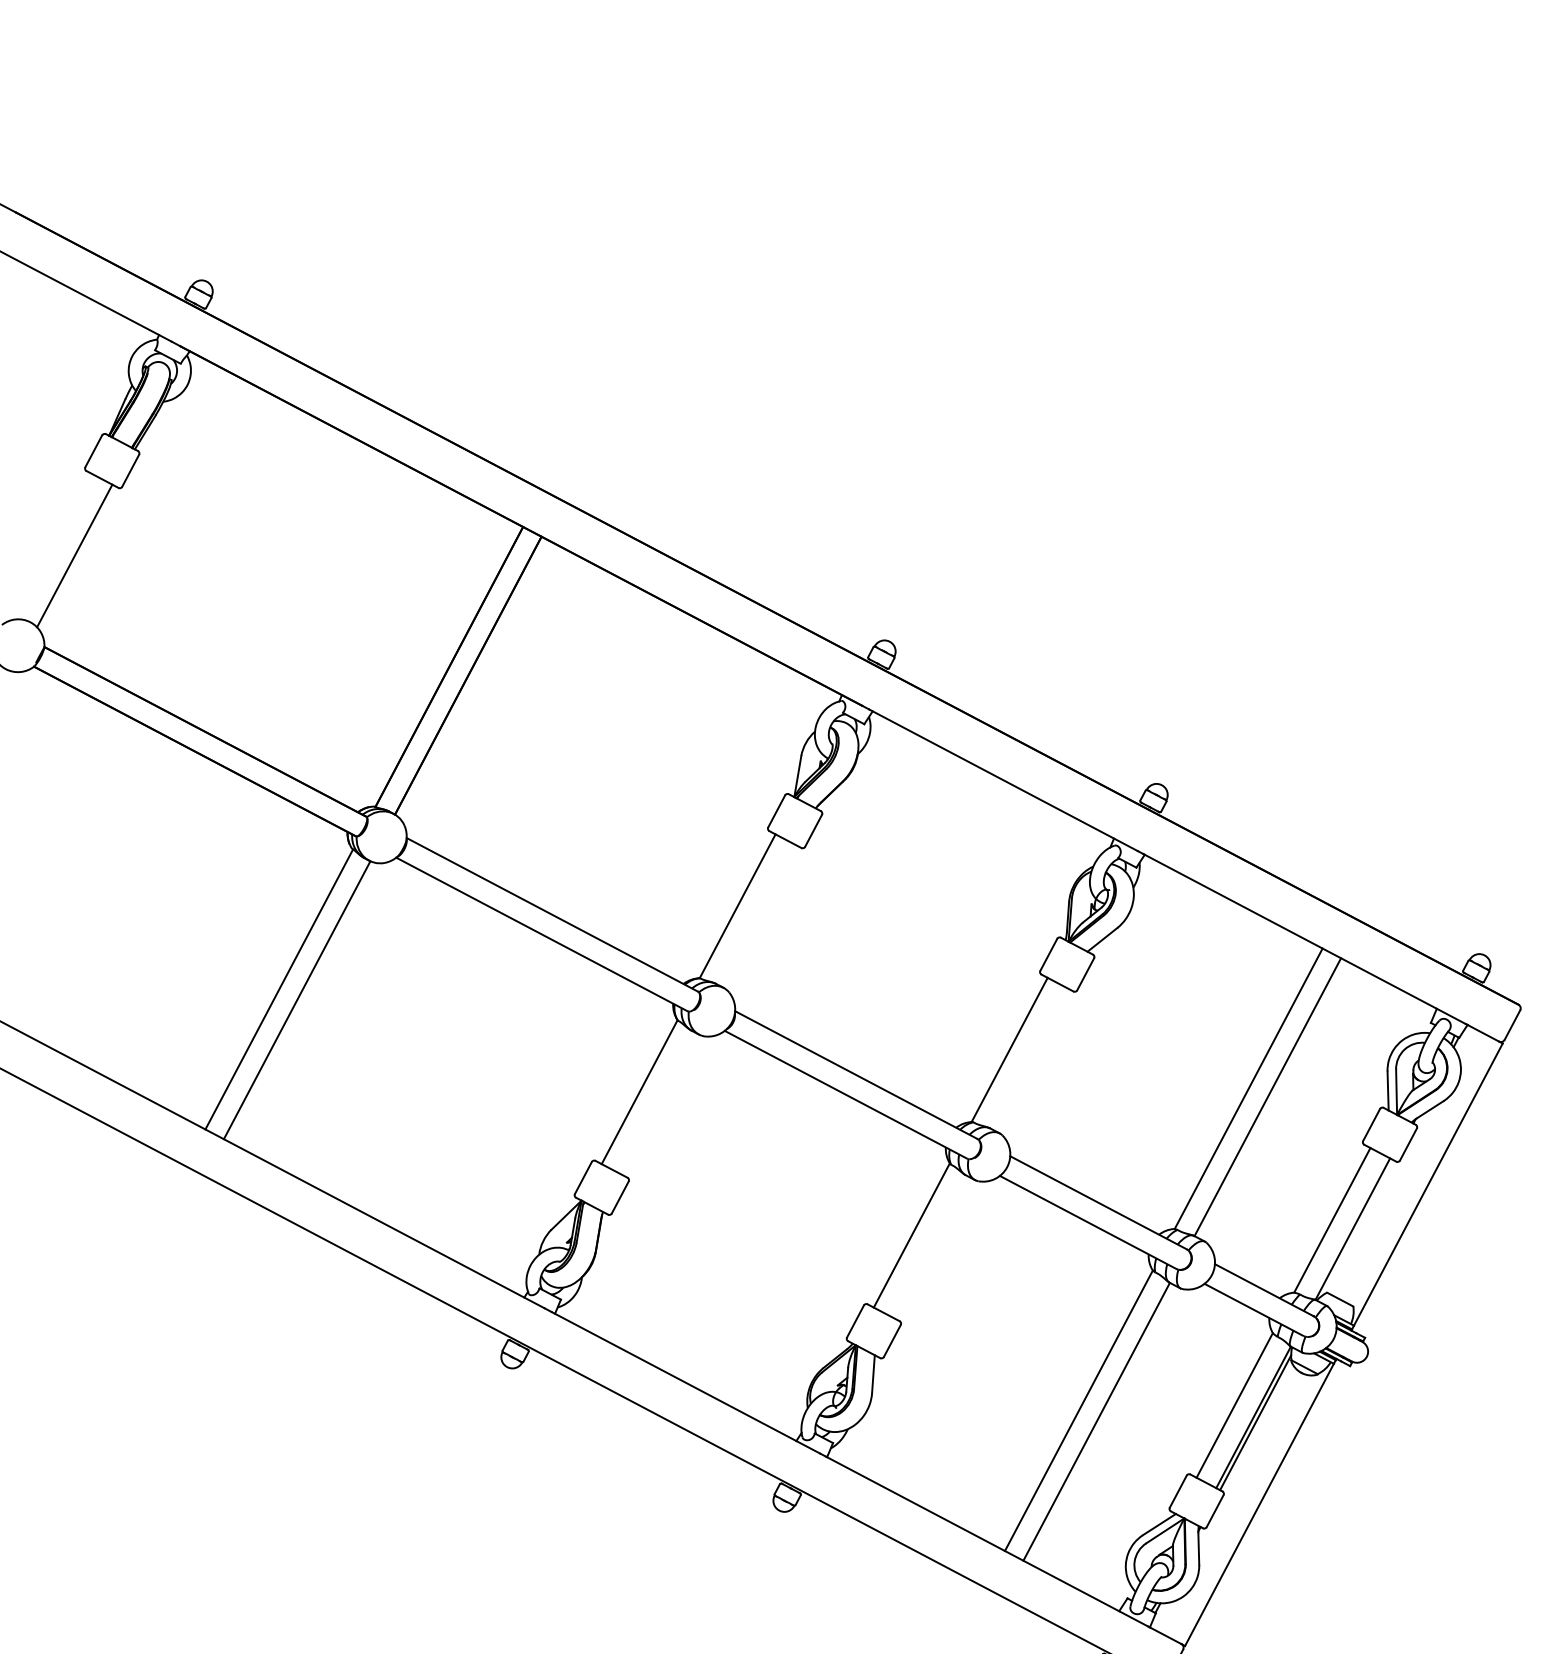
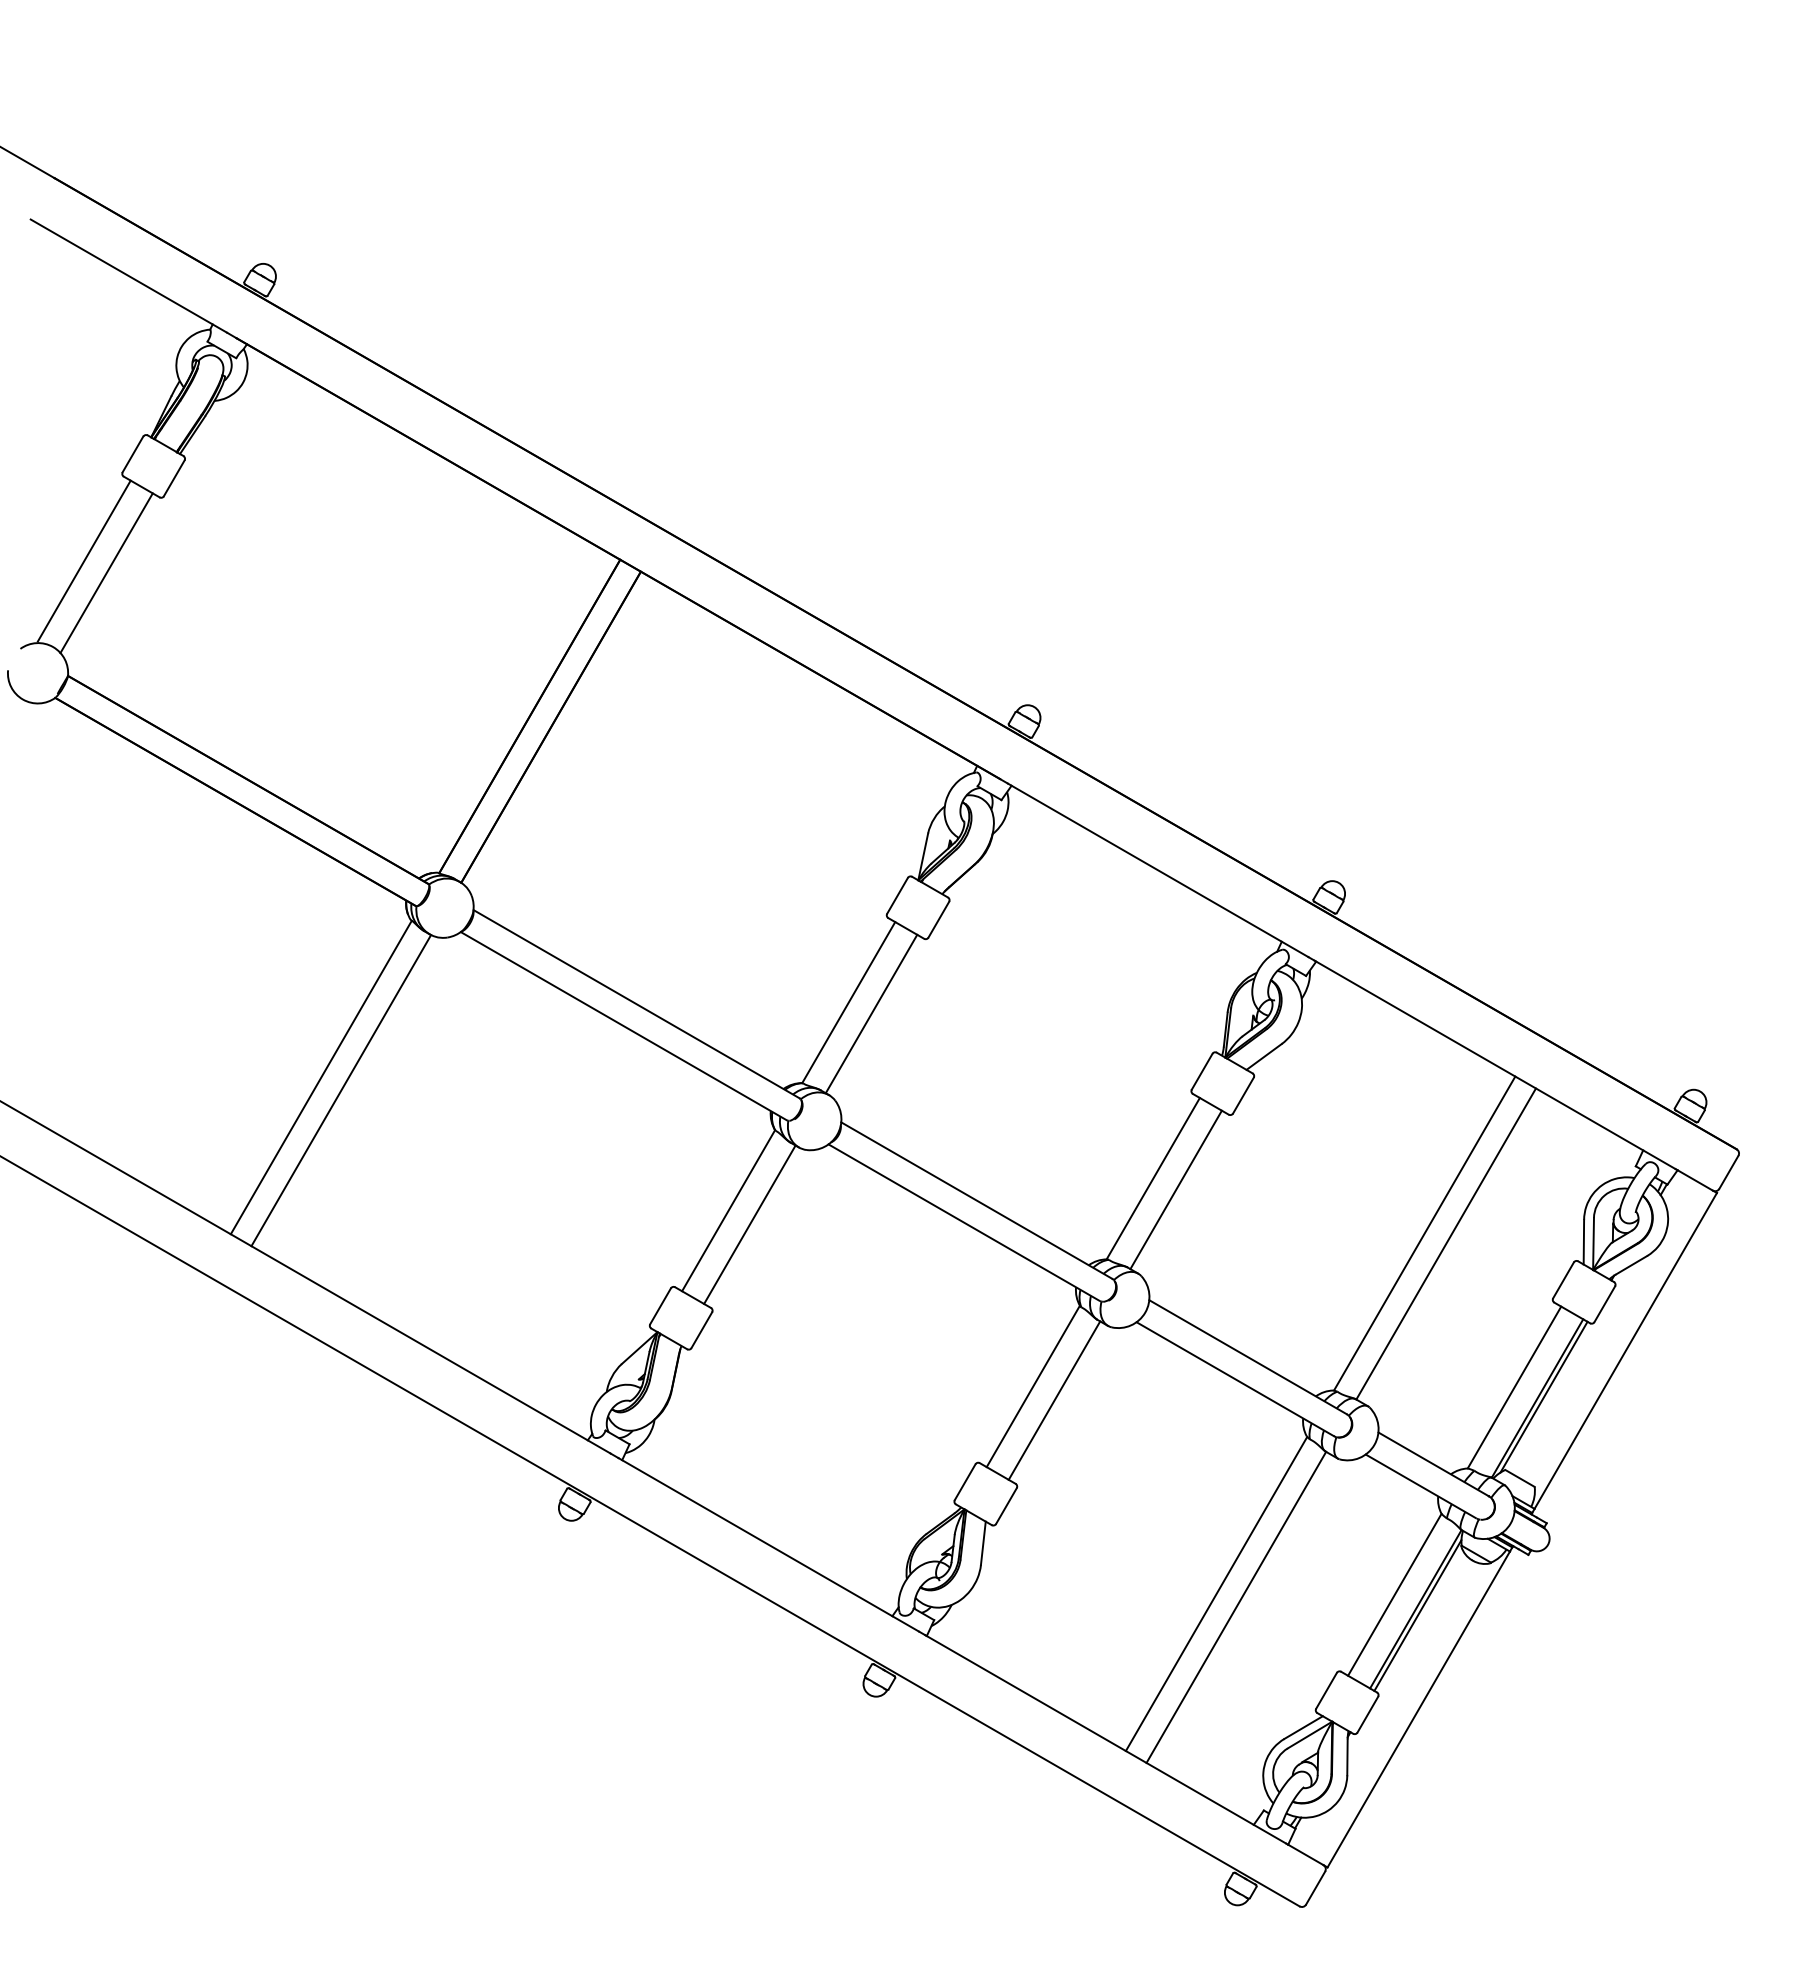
line: (54, 545) -> (83, 560), added
line: (757, 915) -> (871, 1013), added
line: (1029, 1058) -> (1175, 1189), added
line: (658, 1103) -> (749, 1224), added
line: (1357, 1227) -> (1543, 1396), added
line: (930, 1247) -> (1054, 1400), added

